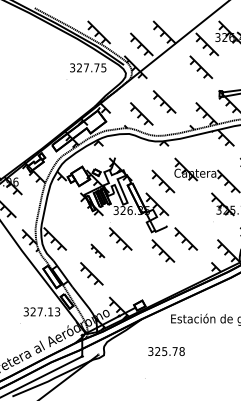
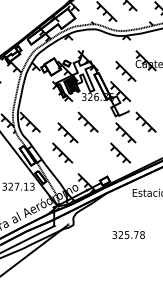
part: (97, 250) -> (67, 132), size x1.67
part: (157, 273) -> (120, 152), added
text: (166, 351) -> (128, 234), moved

